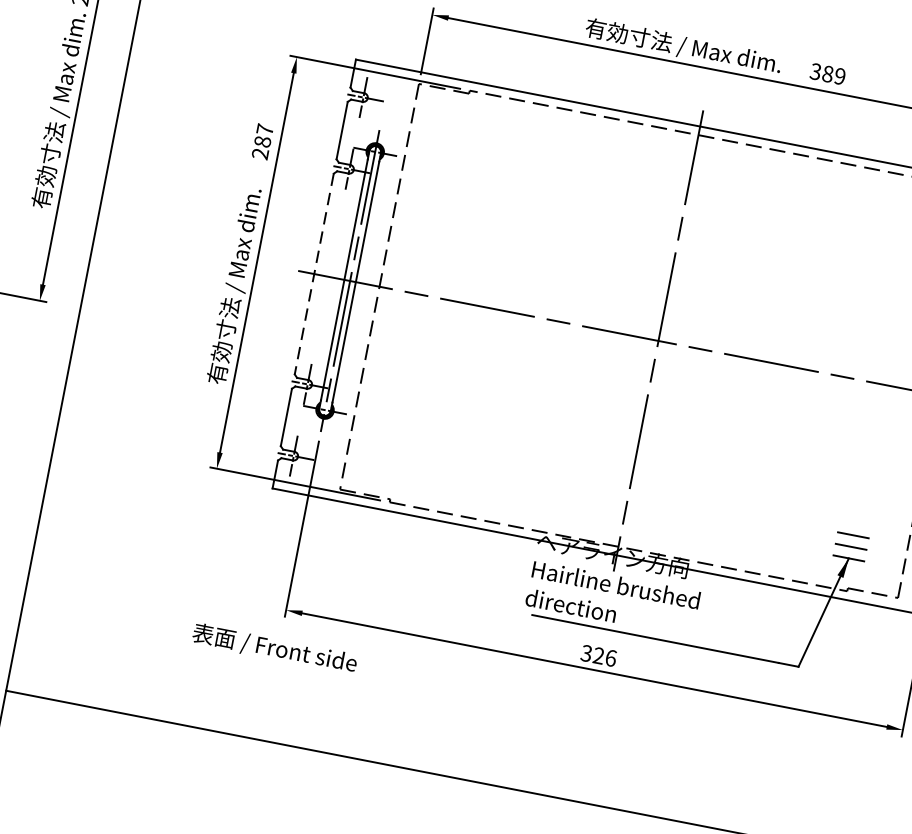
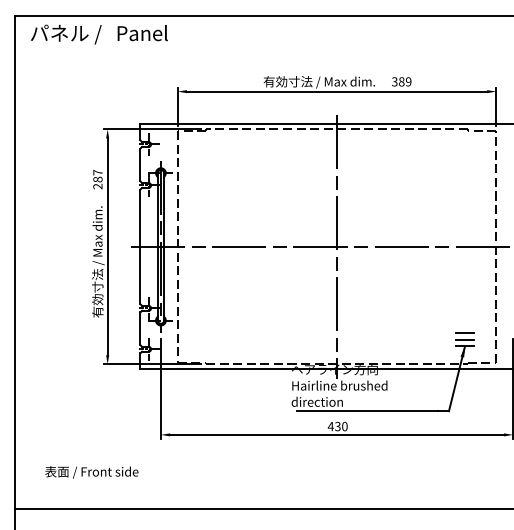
line: (314, 275) -> (140, 247), dashed -> solid
text: (274, 648) -> (91, 472), moved
text: (598, 655) -> (337, 426), 326 -> 430

